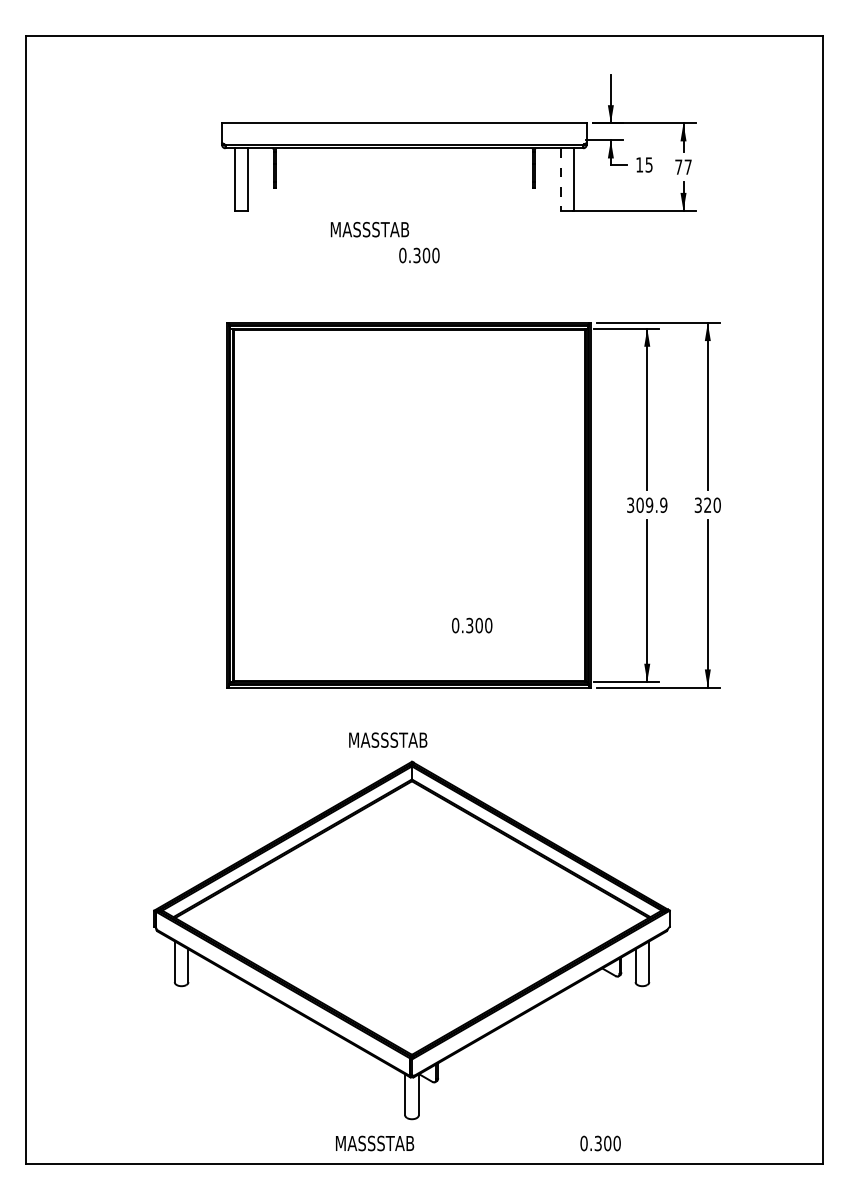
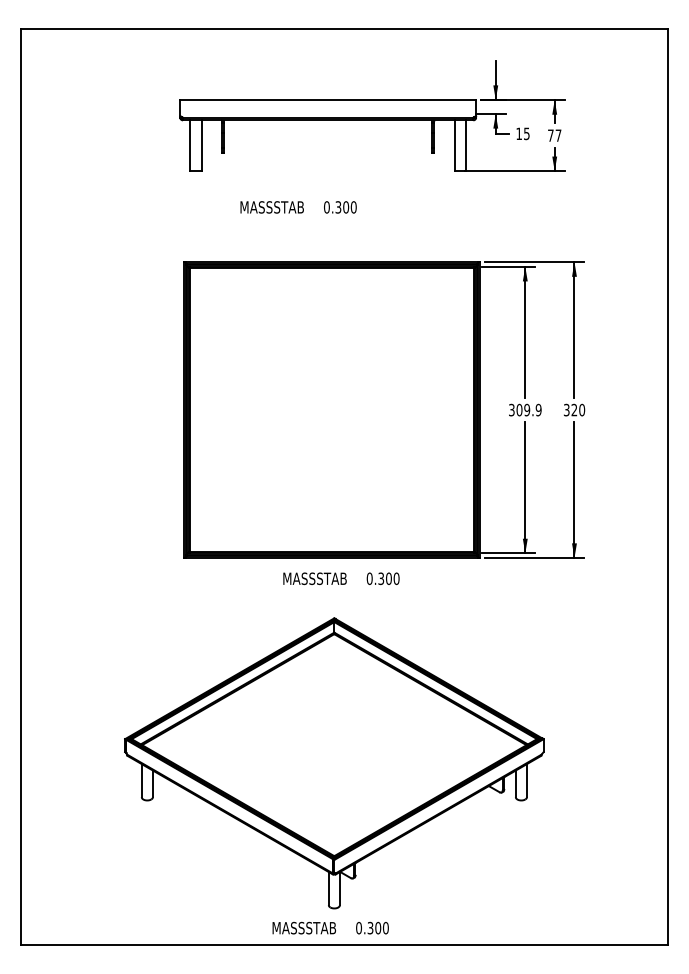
line: (560, 180) -> (454, 146), dashed -> solid
text: (369, 229) -> (271, 207), moved
text: (471, 625) -> (382, 578), moved
text: (387, 739) -> (314, 578), moved
text: (600, 1142) -> (372, 927), moved

